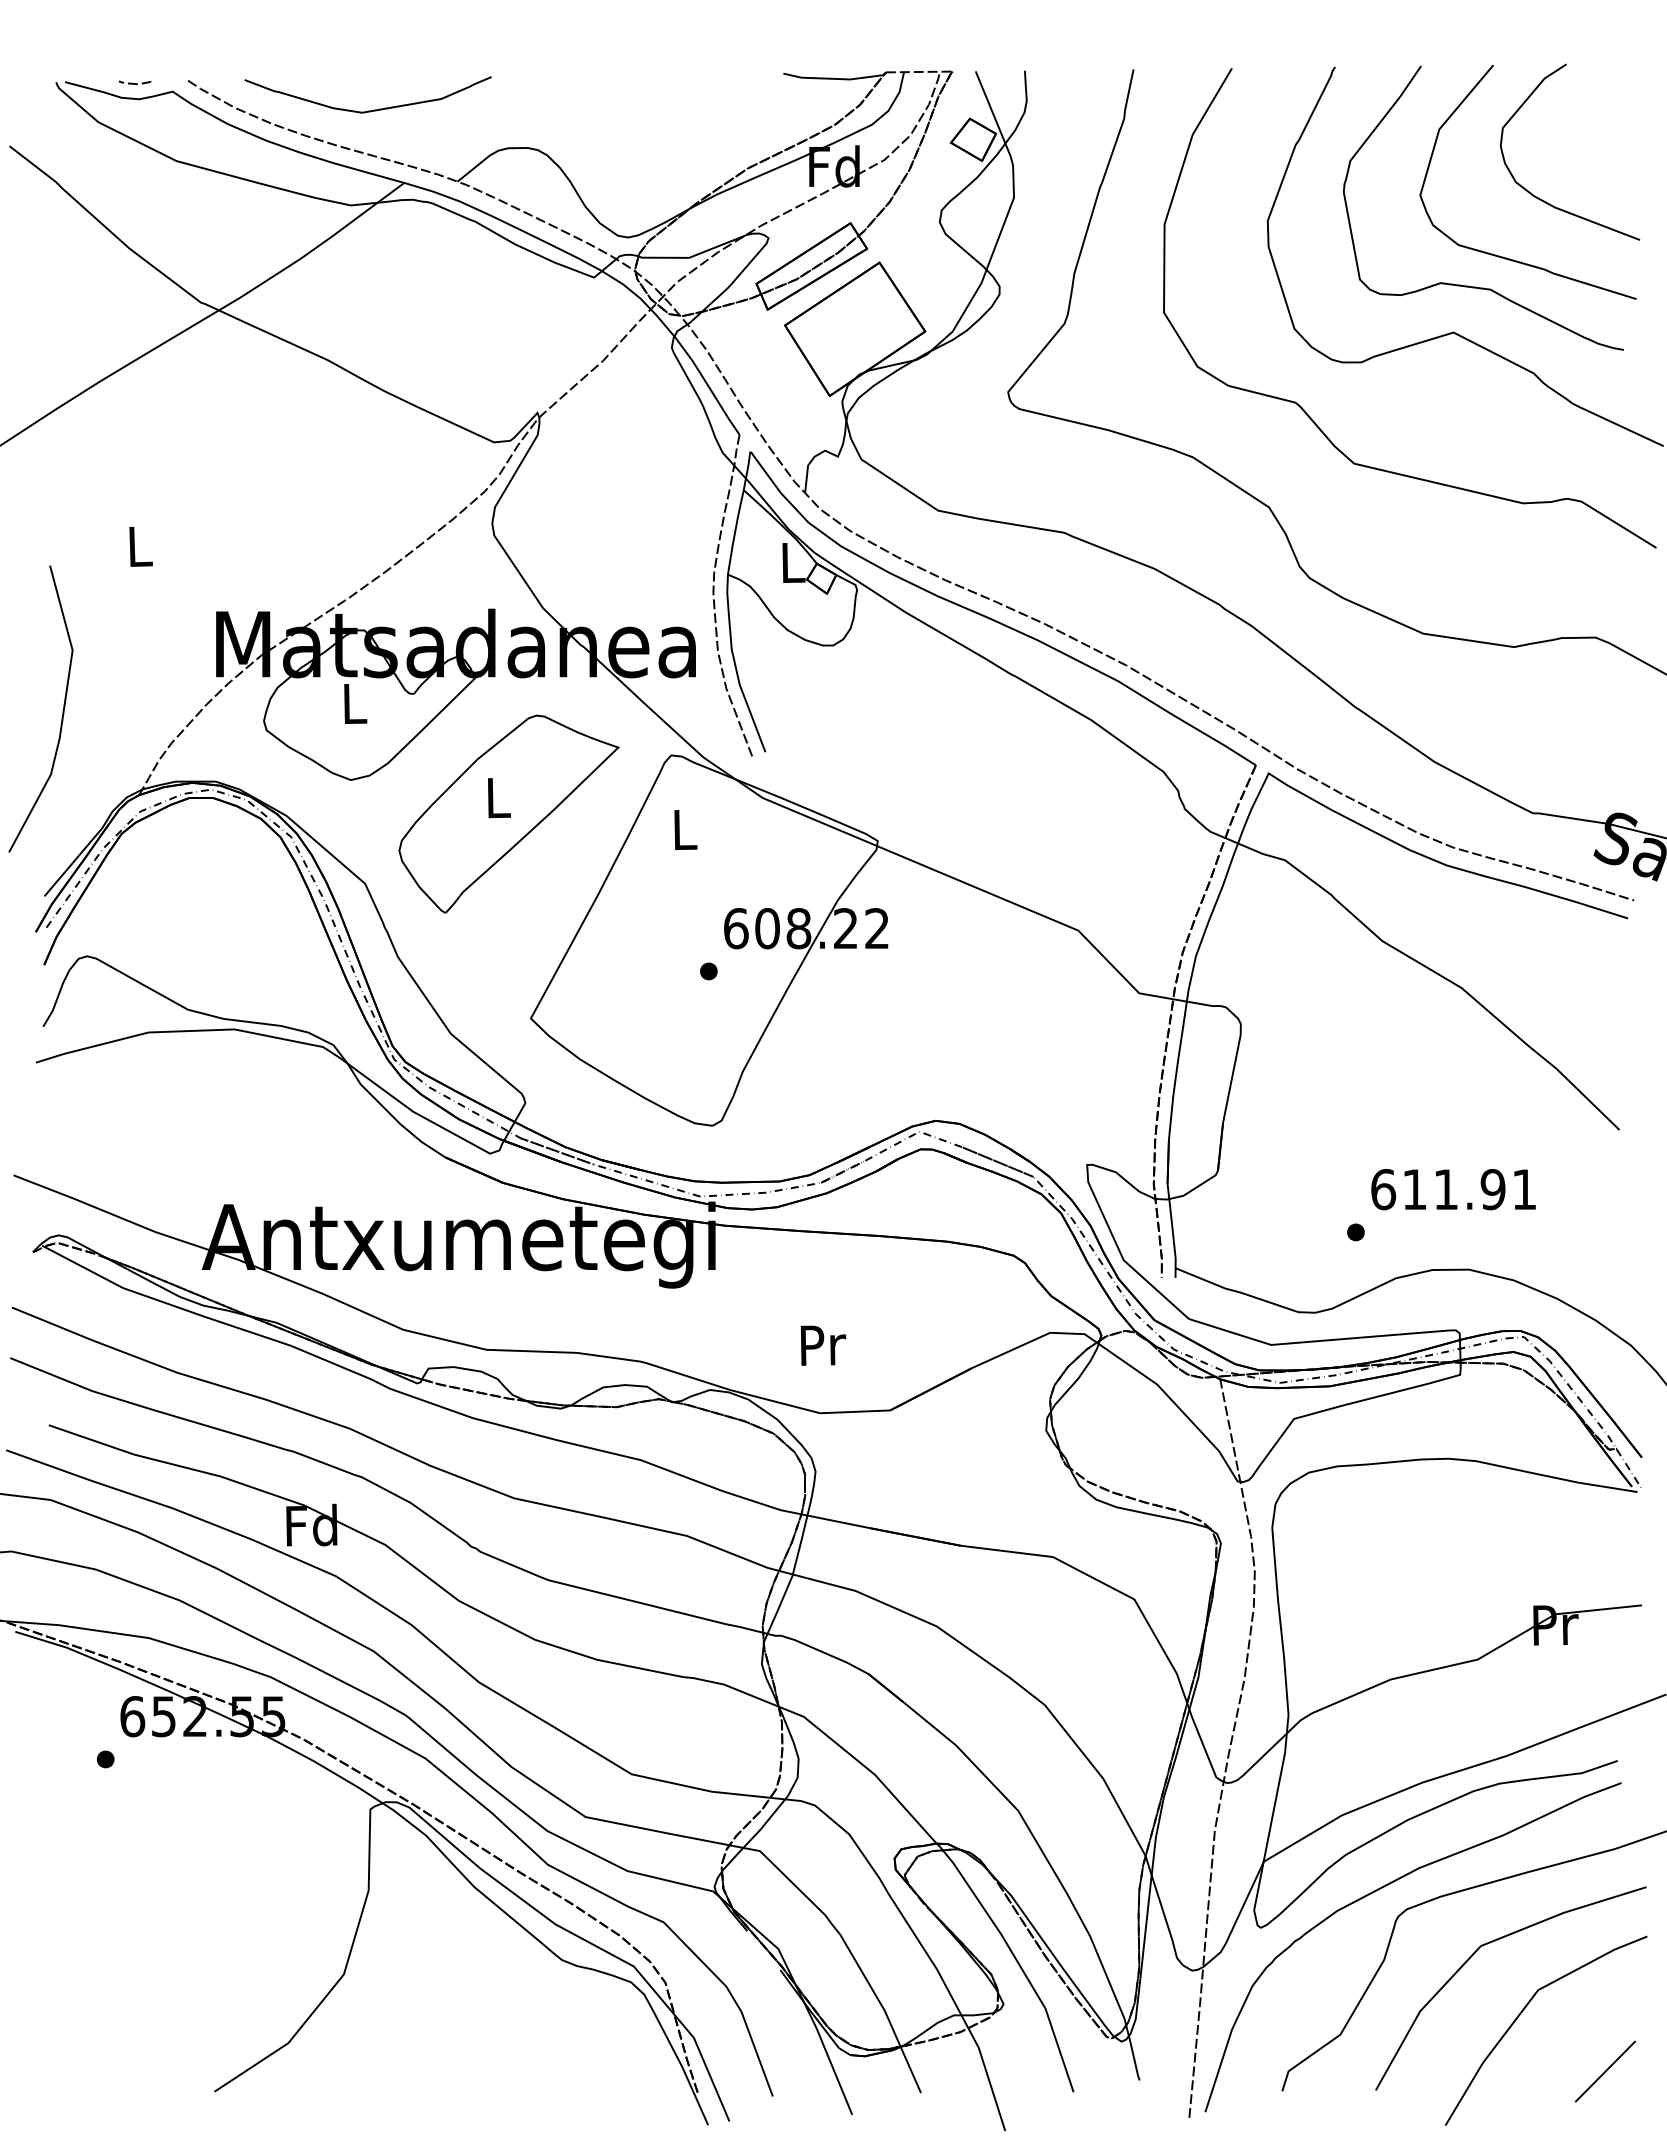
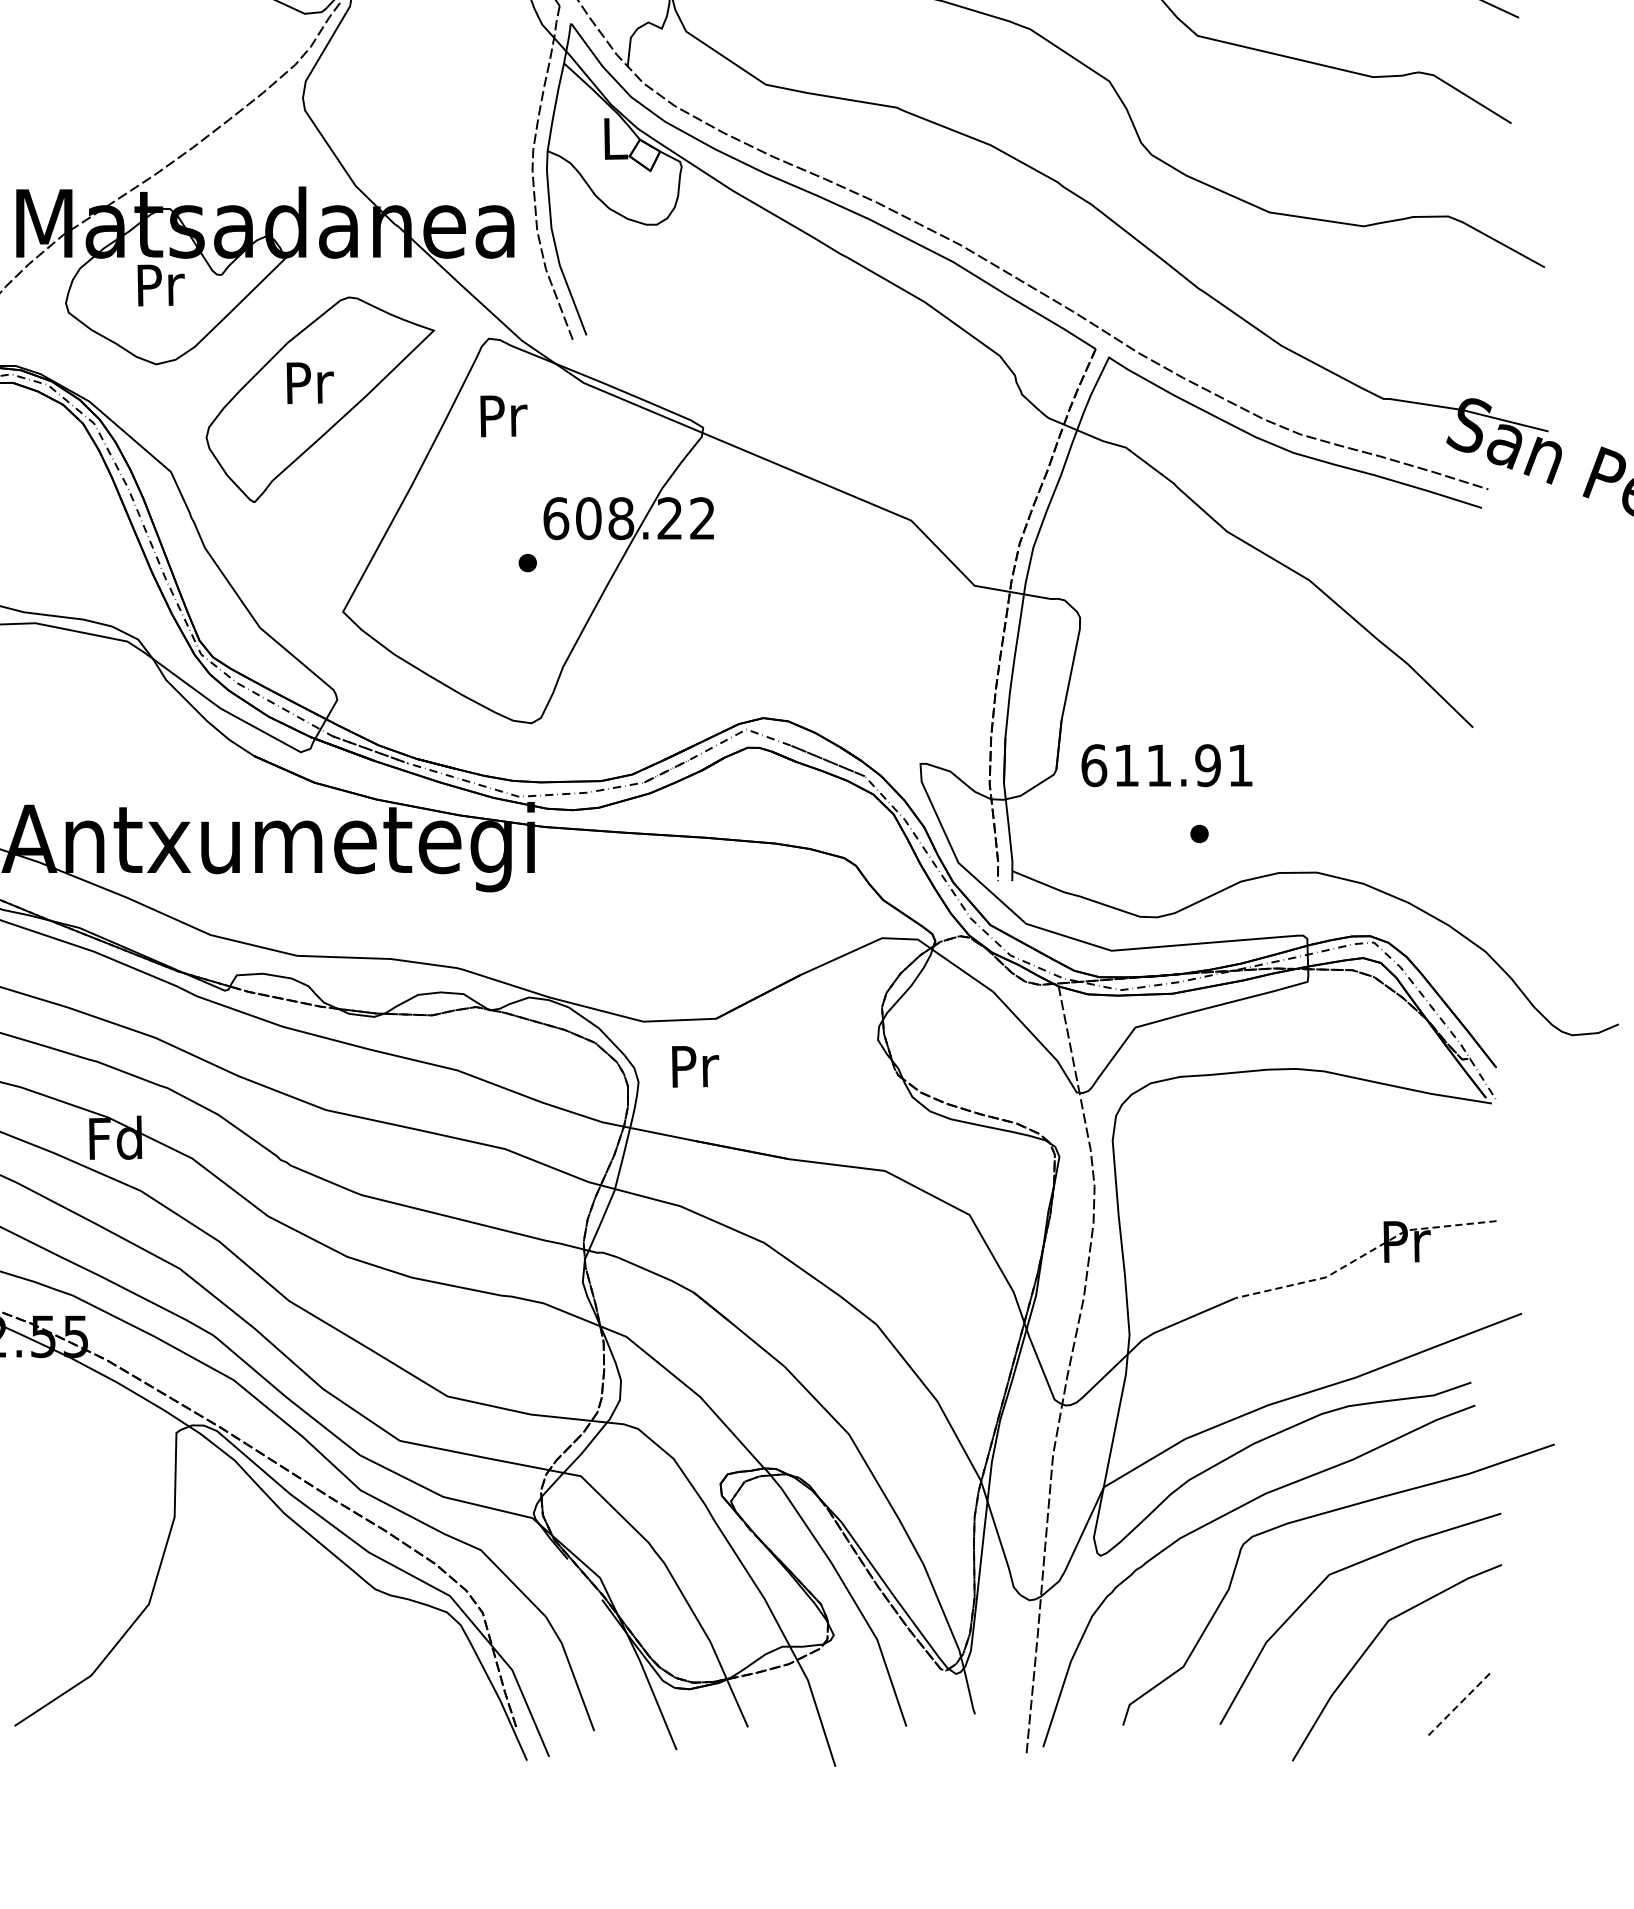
text: (355, 704) -> (160, 285), L -> Pr
text: (498, 798) -> (309, 383), L -> Pr
text: (685, 830) -> (503, 416), L -> Pr
text: (1453, 1189) -> (1166, 765), moved
text: (823, 1345) -> (695, 1066), moved
line: (1515, 1637) -> (1365, 1254), solid -> dashed
line: (1605, 2071) -> (1458, 1705), solid -> dashed

